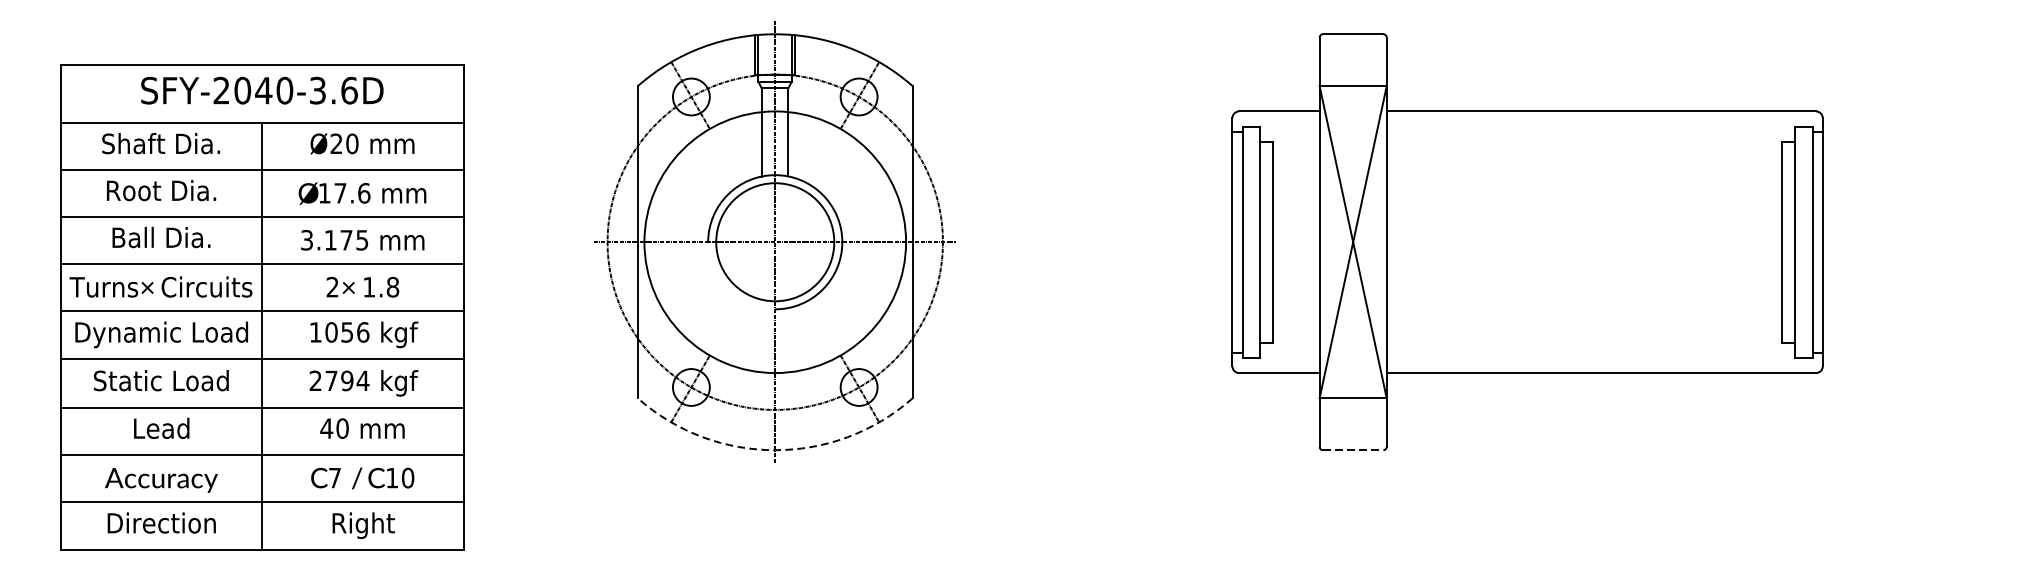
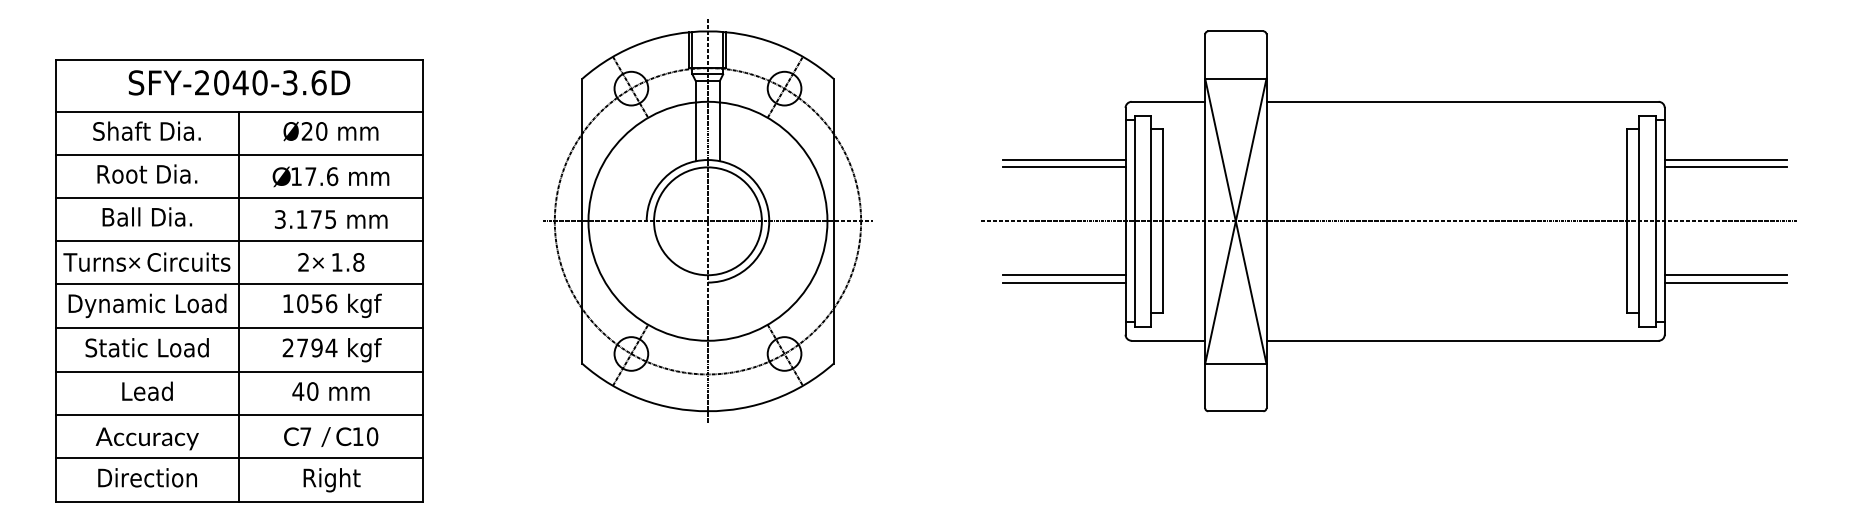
line: (1165, 175) -> (1064, 160), added
line: (1889, 175) -> (1725, 160), added
line: (1165, 183) -> (1064, 167), added
line: (1889, 183) -> (1725, 167), added
line: (1521, 242) -> (1389, 221), added
line: (1165, 301) -> (1064, 275), added
line: (1889, 301) -> (1725, 275), added
line: (1165, 309) -> (1064, 282), added
line: (1889, 309) -> (1725, 282), added
arc: (774, 450) -> (707, 411), dashed -> solid
line: (1352, 450) -> (1235, 411), dashed -> solid

